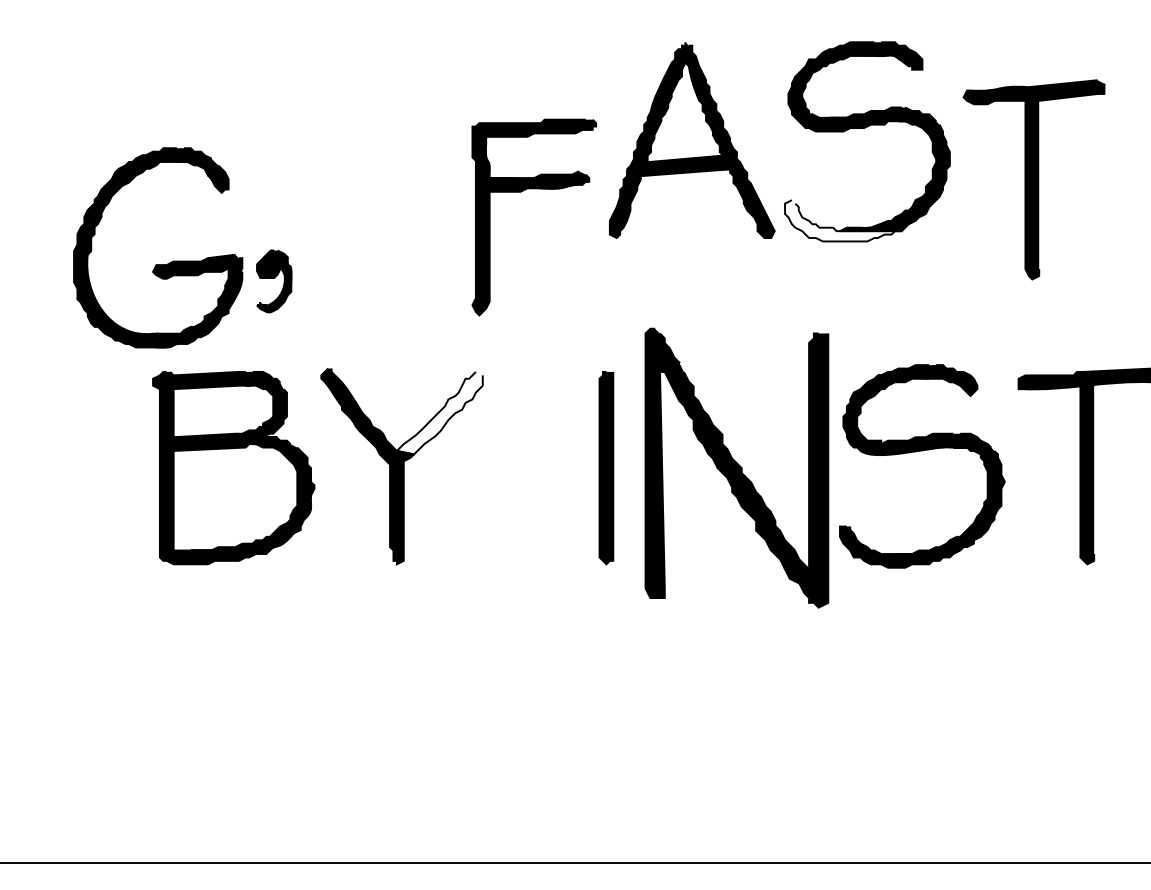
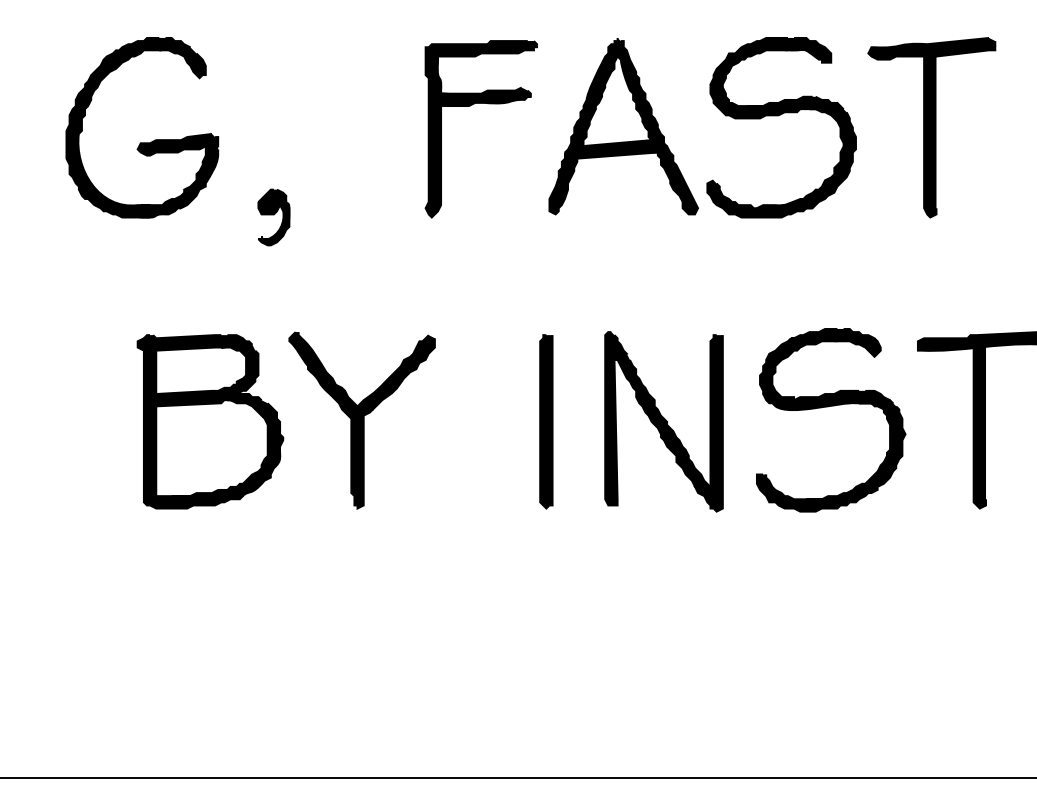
part: (1033, 179) -> (931, 127), moved
part: (521, 192) -> (469, 106), moved
fill: (843, 220) -> (760, 198), added
part: (158, 264) -> (142, 142), moved
part: (274, 281) -> (274, 217), moved
fill: (439, 412) -> (395, 371), added
part: (736, 467) -> (663, 421), size x0.71

